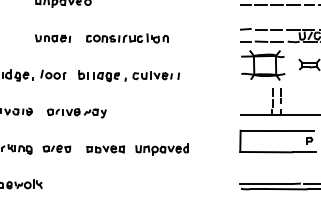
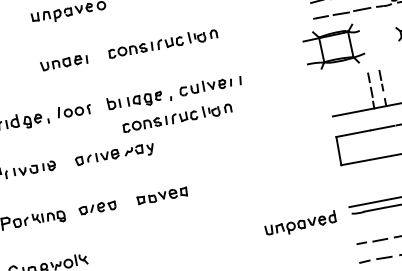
part: (263, 65) -> (334, 47), moved
part: (127, 94) -> (177, 117), added
part: (161, 149) -> (299, 224), moved

